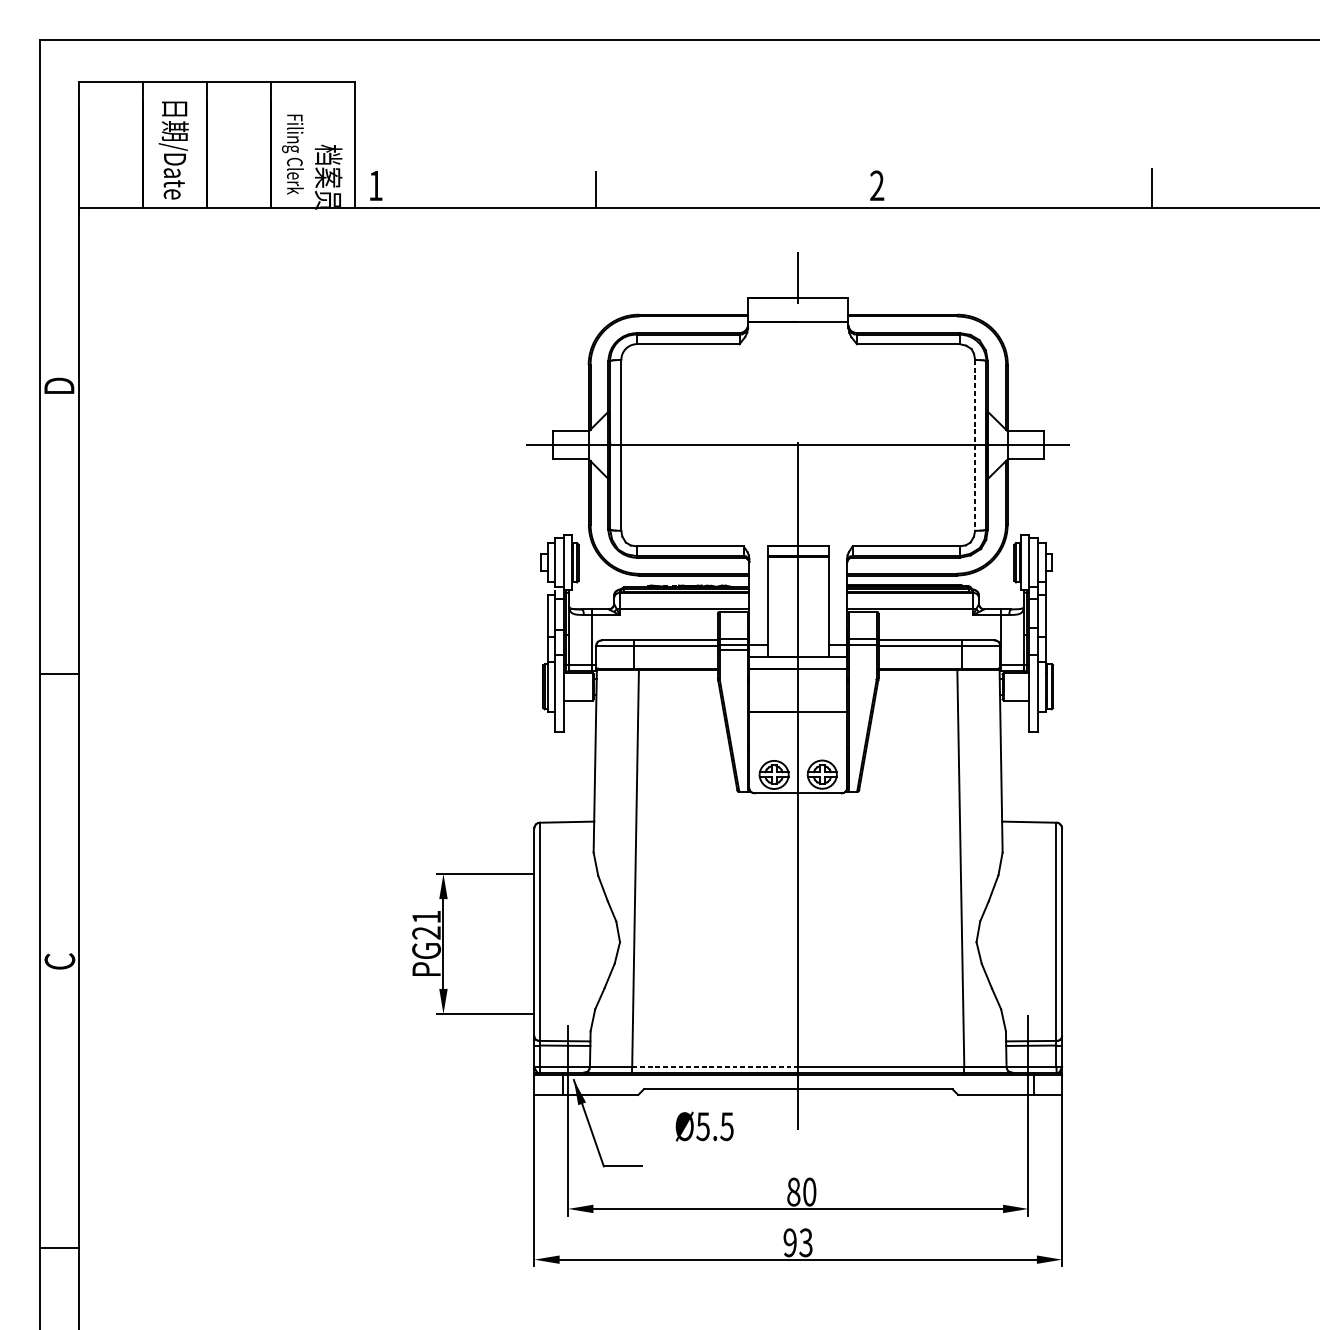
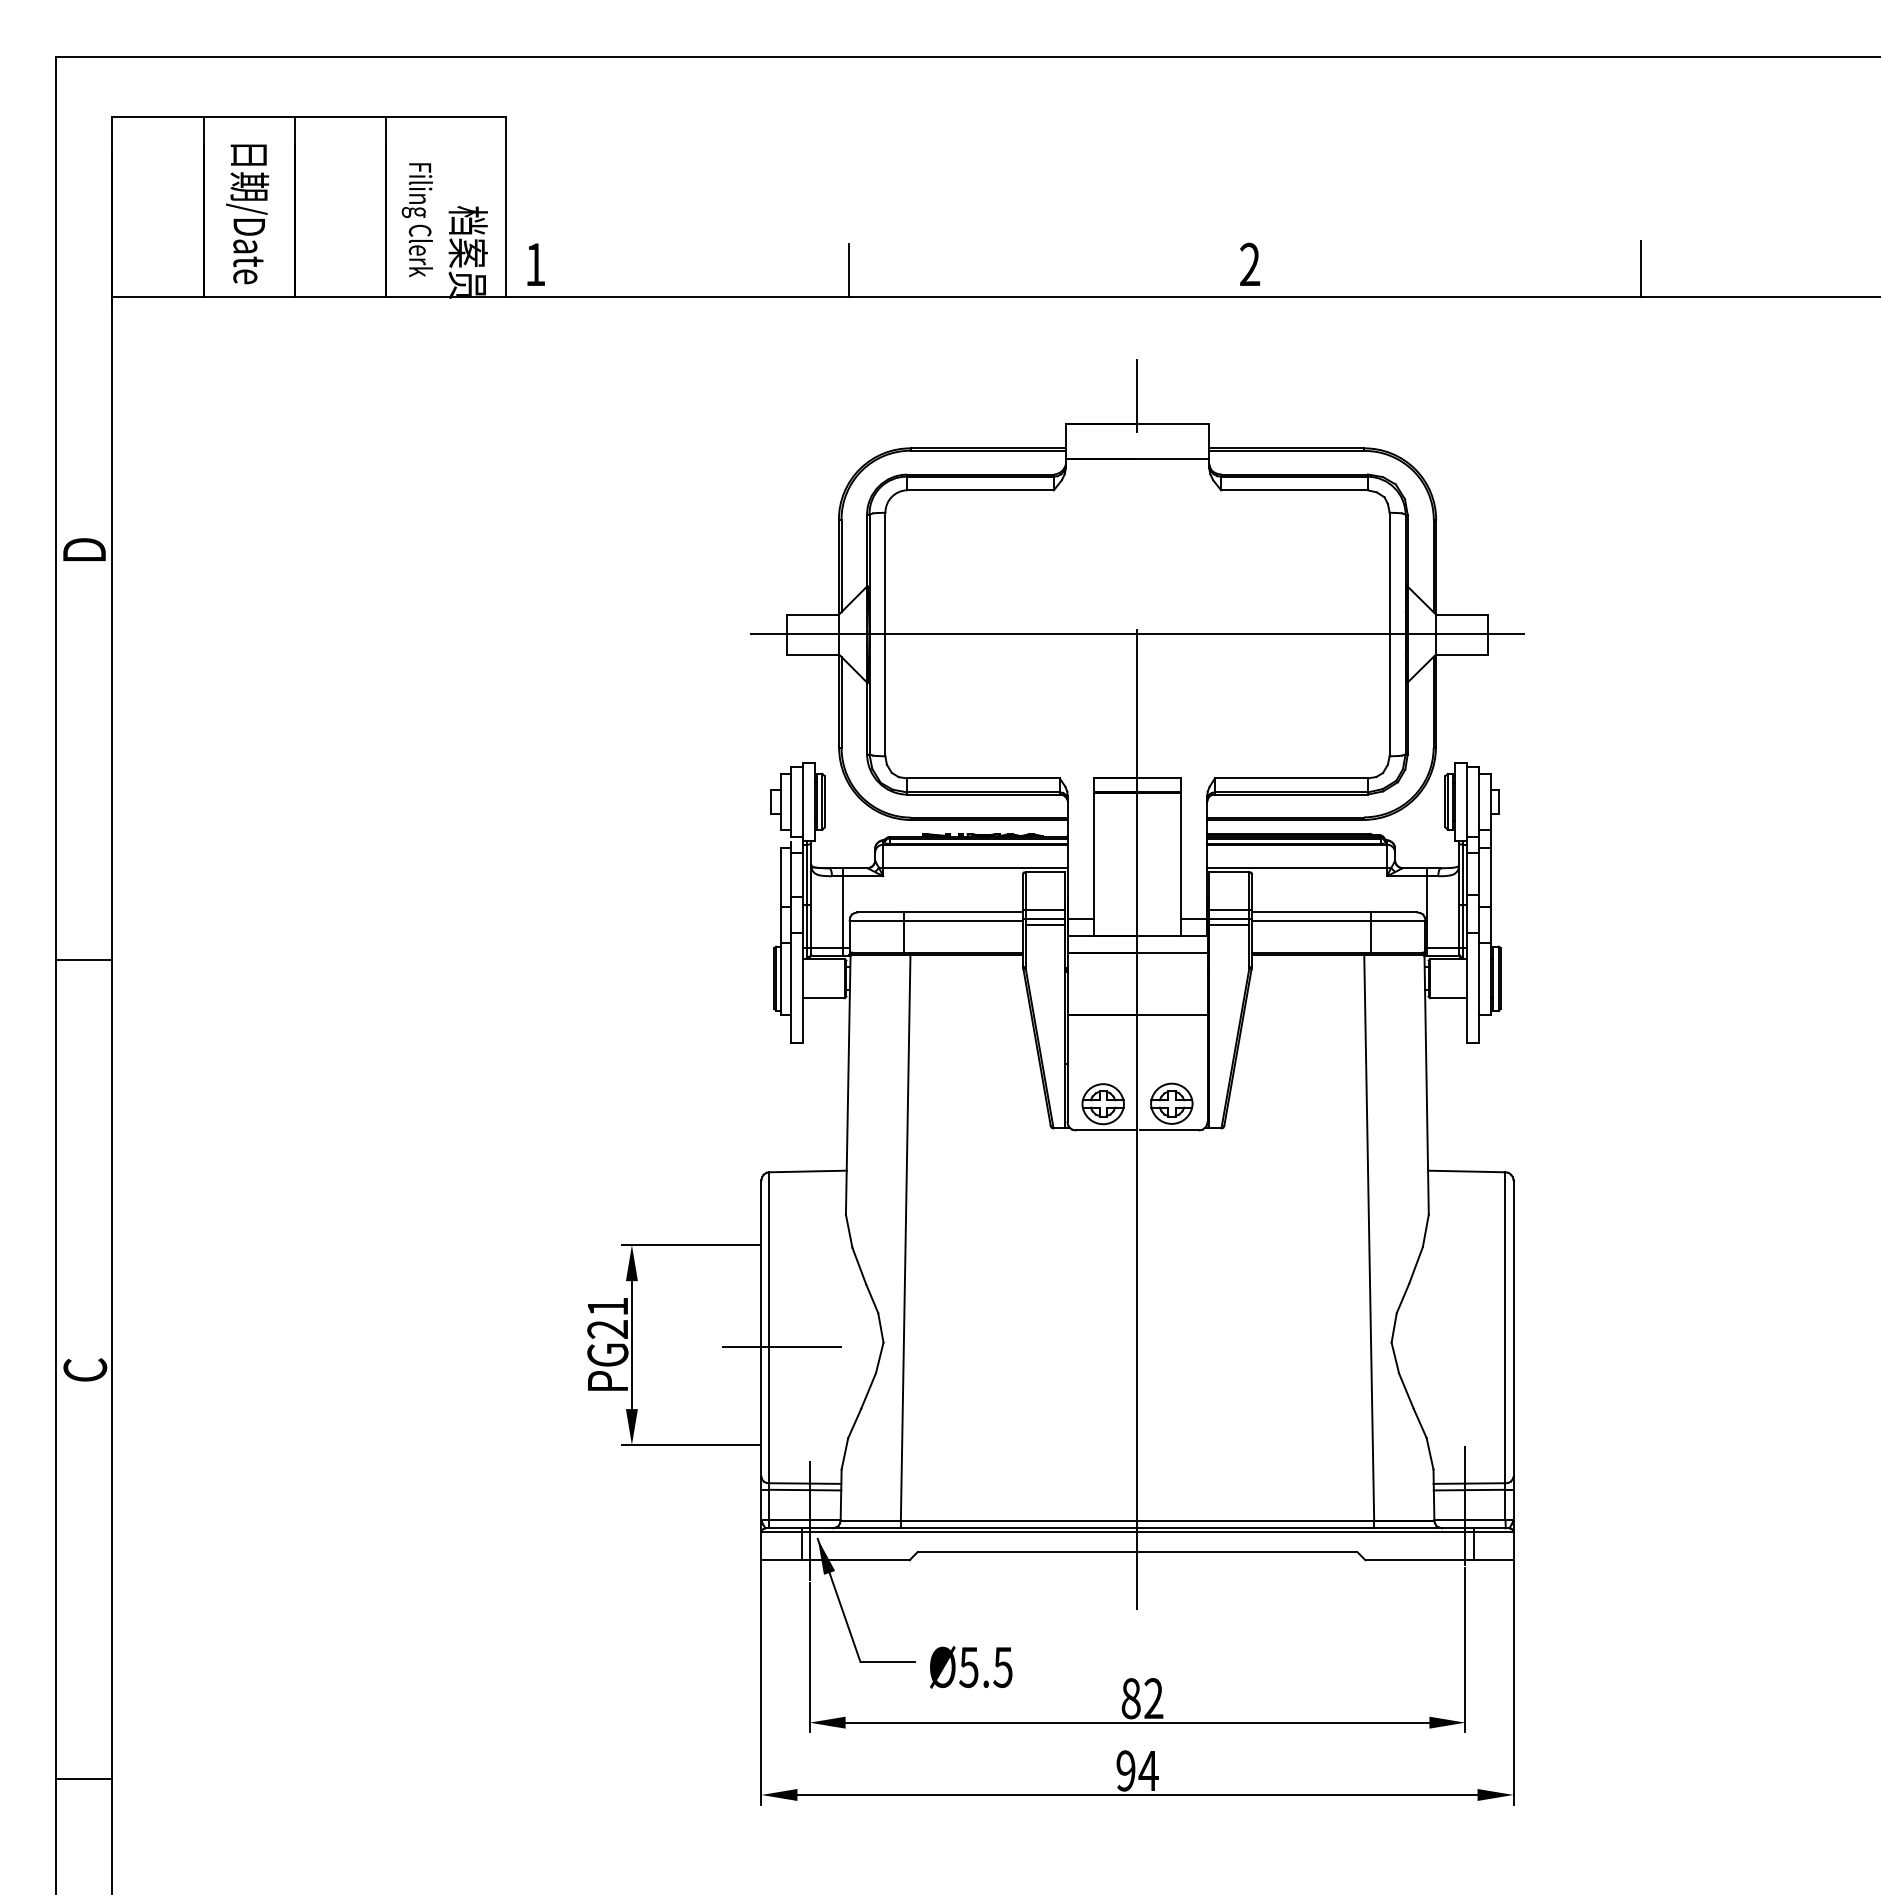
line: (975, 445) -> (1389, 634), dashed -> solid
line: (862, 649) -> (1229, 925), added
line: (548, 945) -> (781, 1347), added
line: (715, 1067) -> (1019, 1520), dashed -> solid
text: (704, 1126) -> (971, 1666), moved
text: (809, 1191) -> (1153, 1698), 80 -> 82
text: (805, 1242) -> (1148, 1770), 93 -> 94

